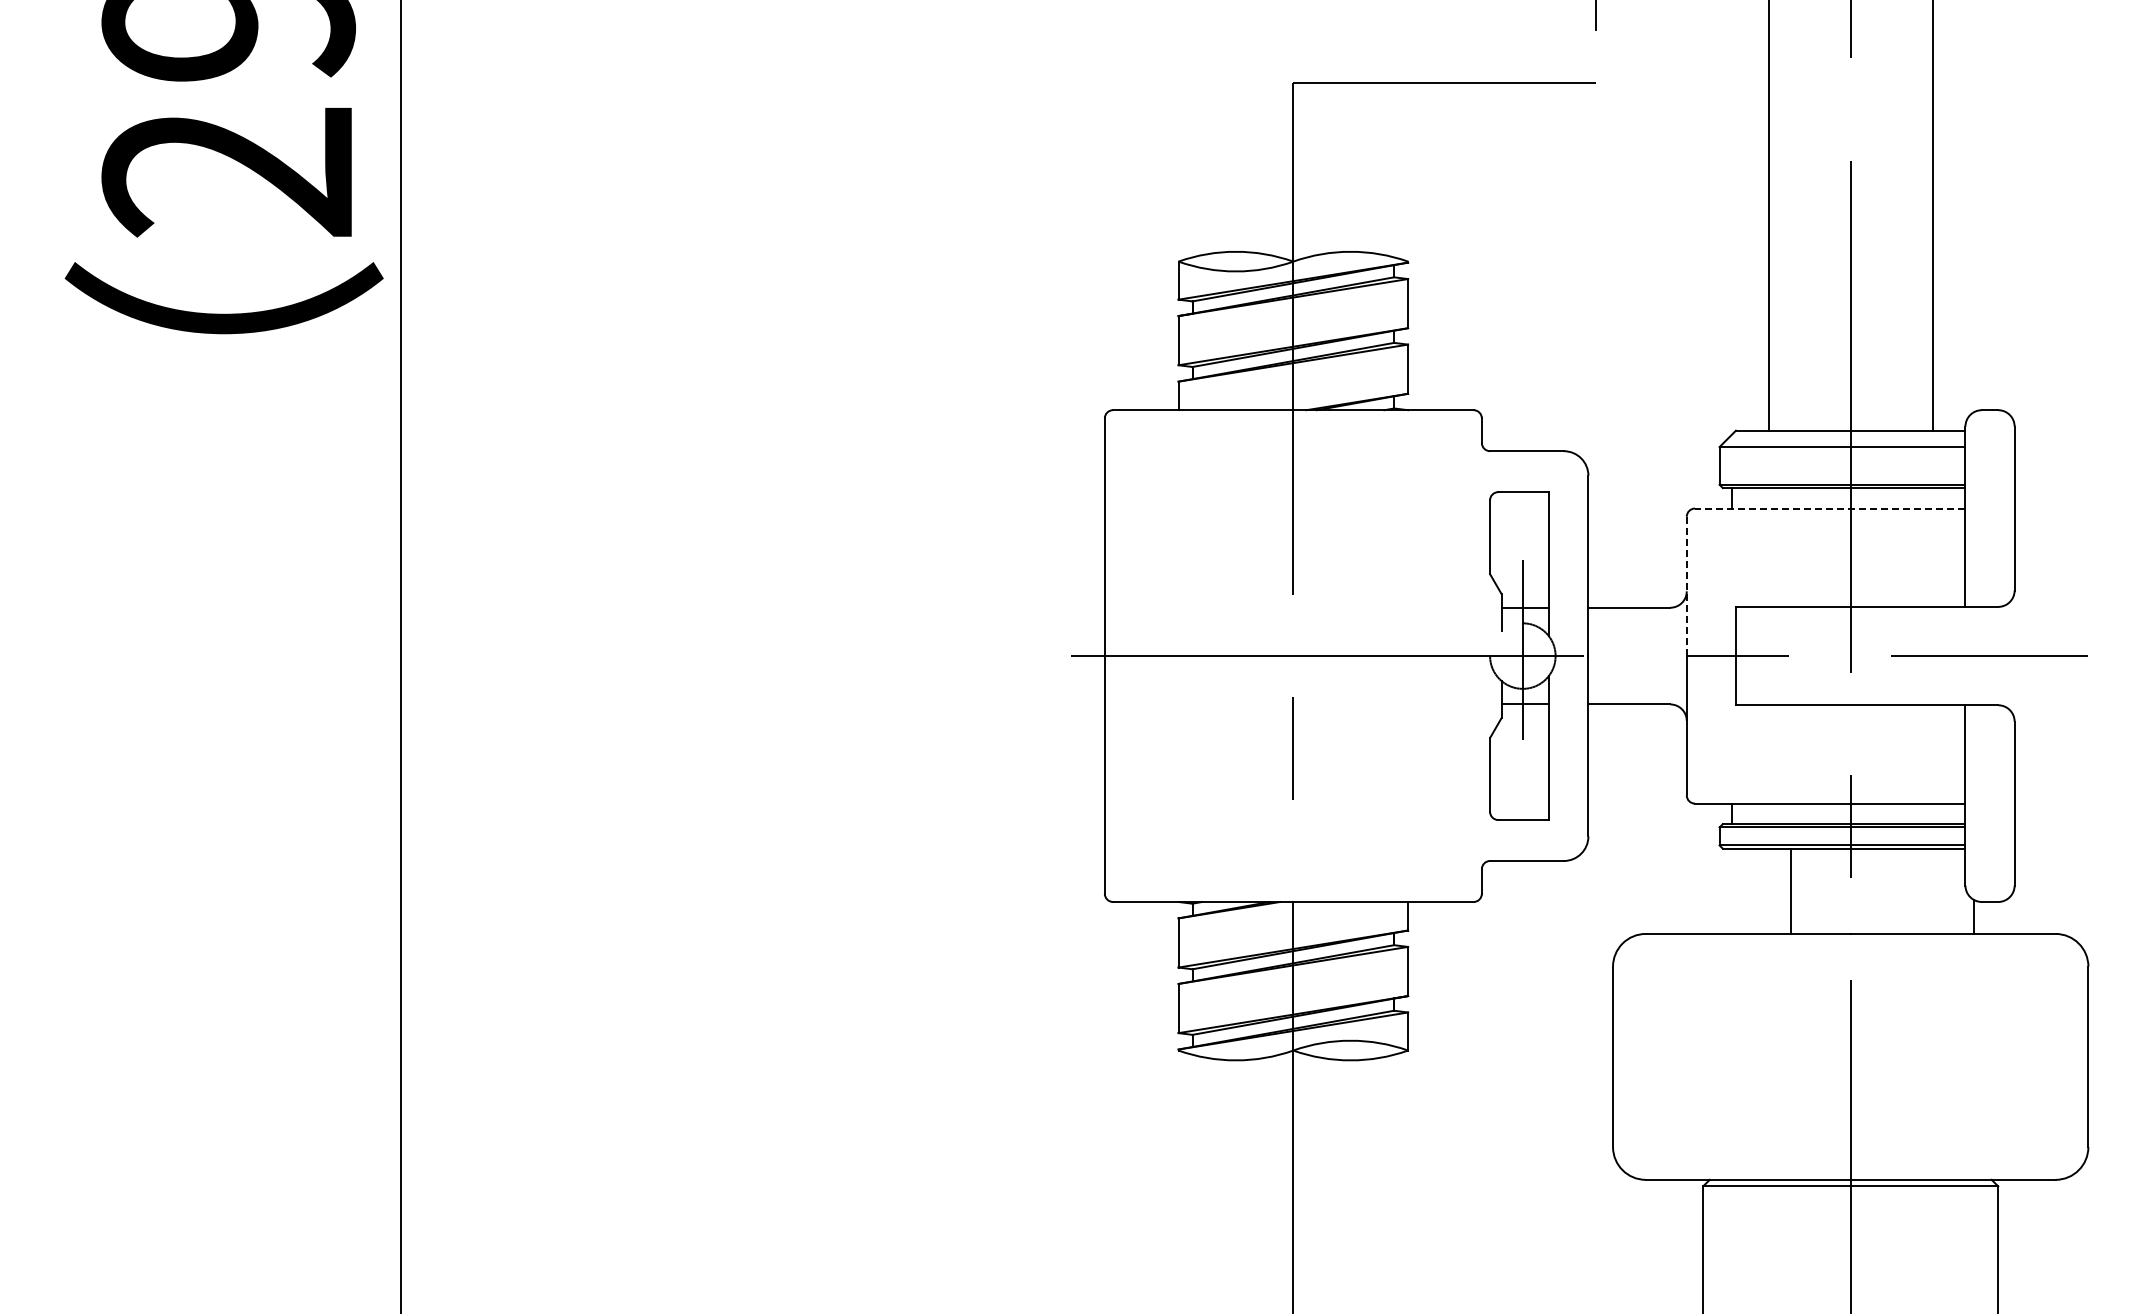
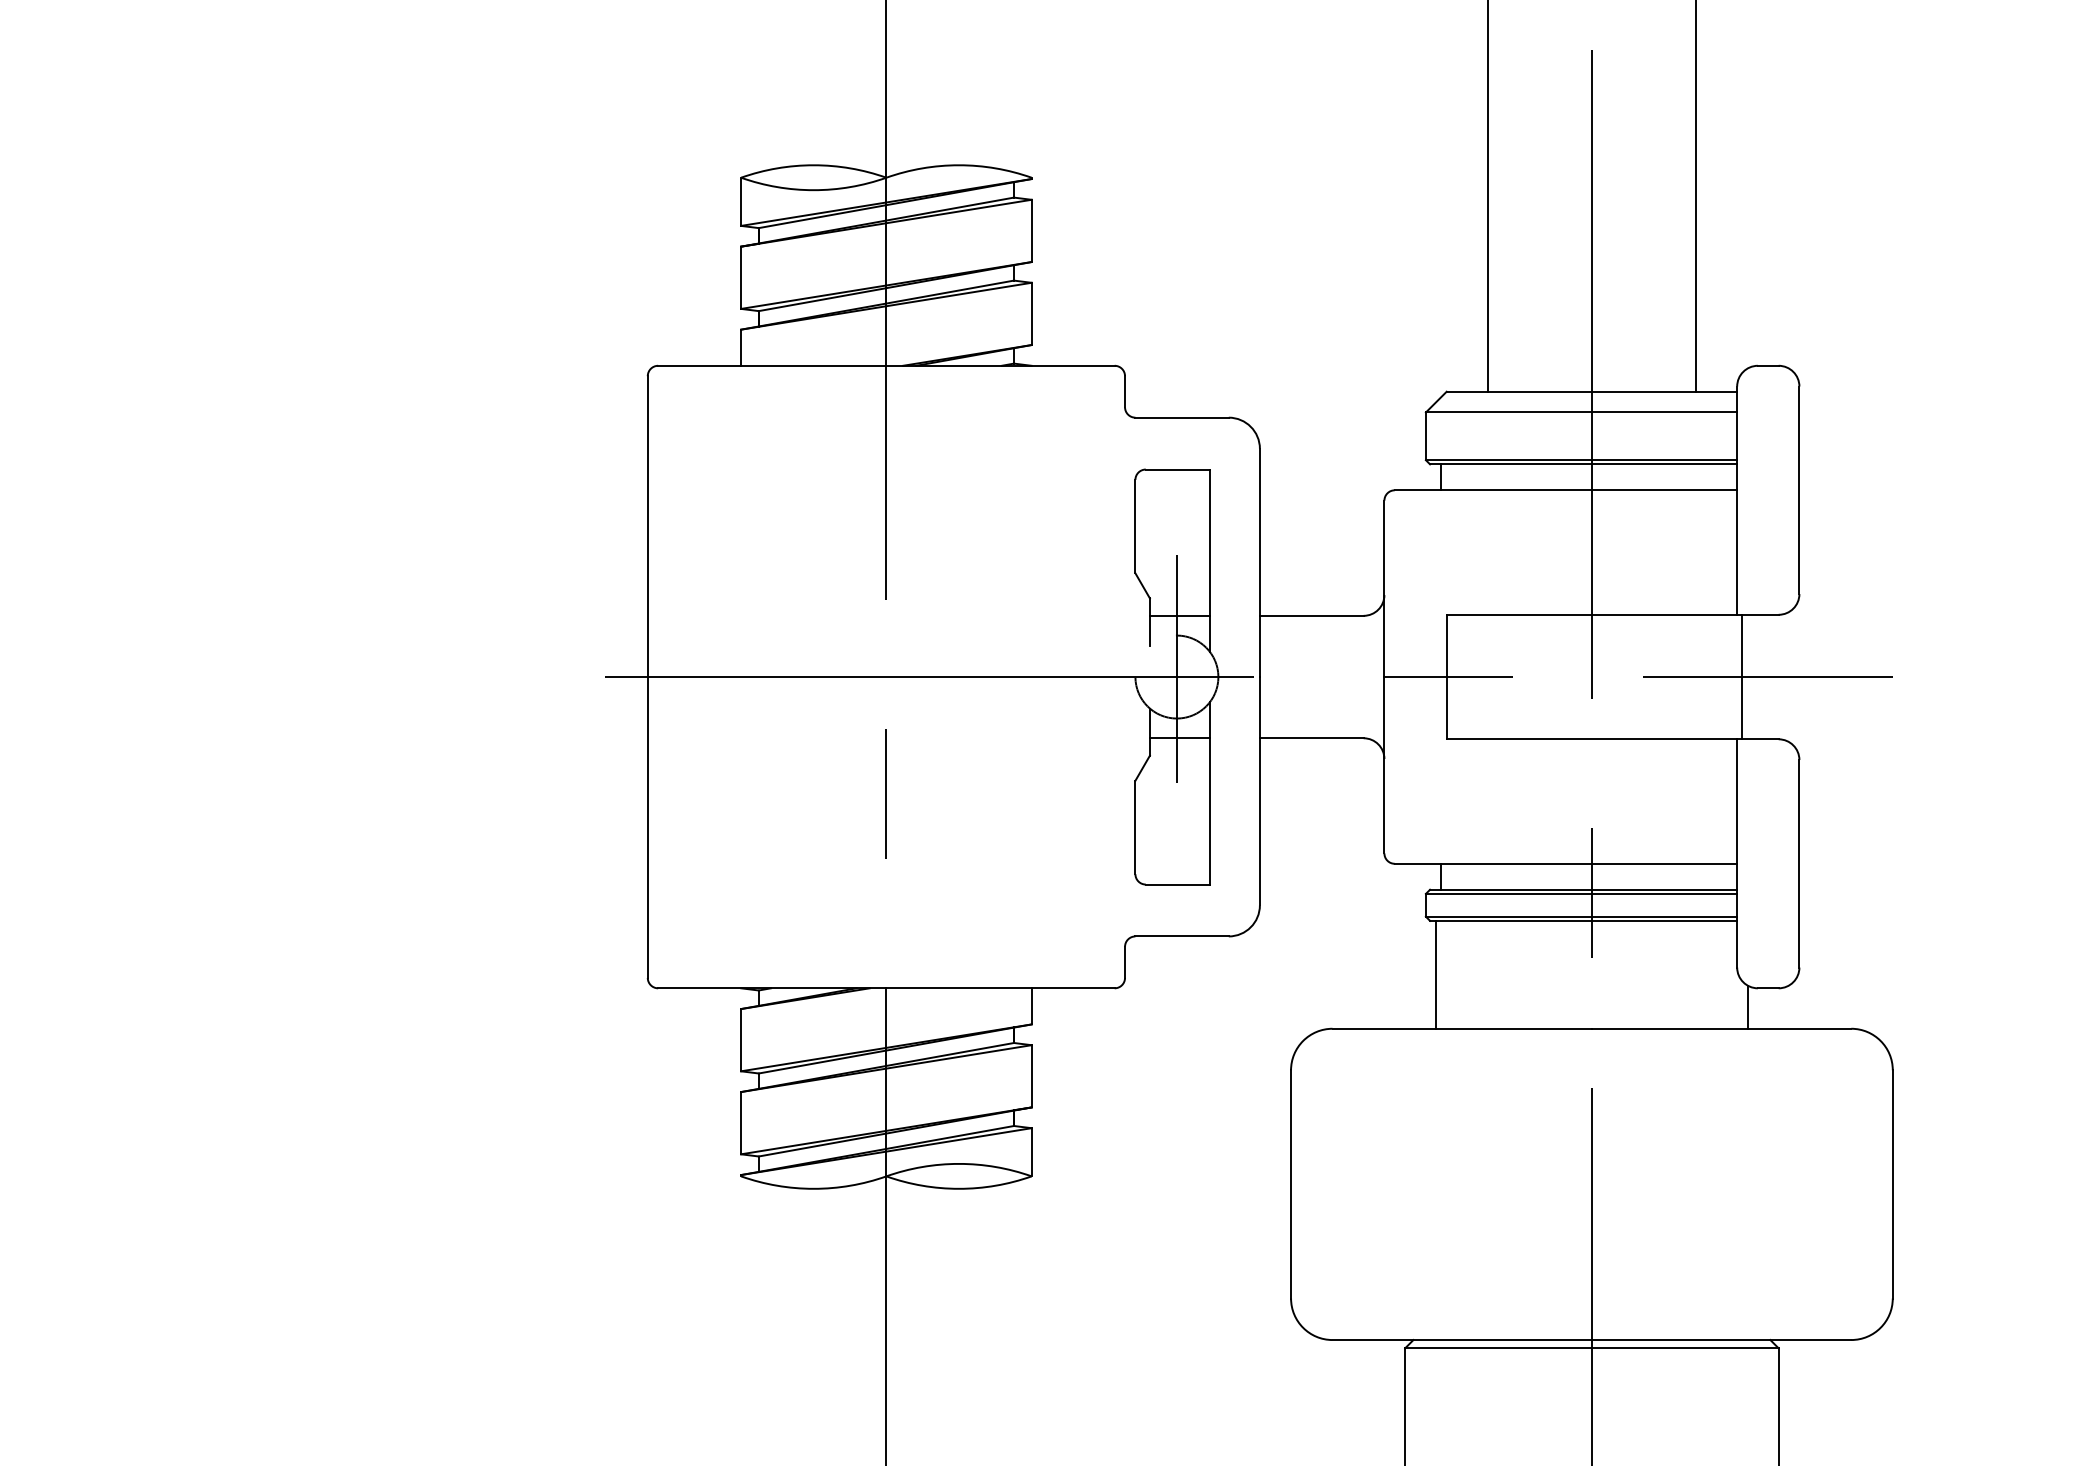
line: (1829, 508) -> (1565, 490), dashed -> solid
line: (1686, 586) -> (1384, 588), dashed -> solid
line: (1969, 655) -> (1742, 676), added
line: (1790, 890) -> (1435, 973), moved

